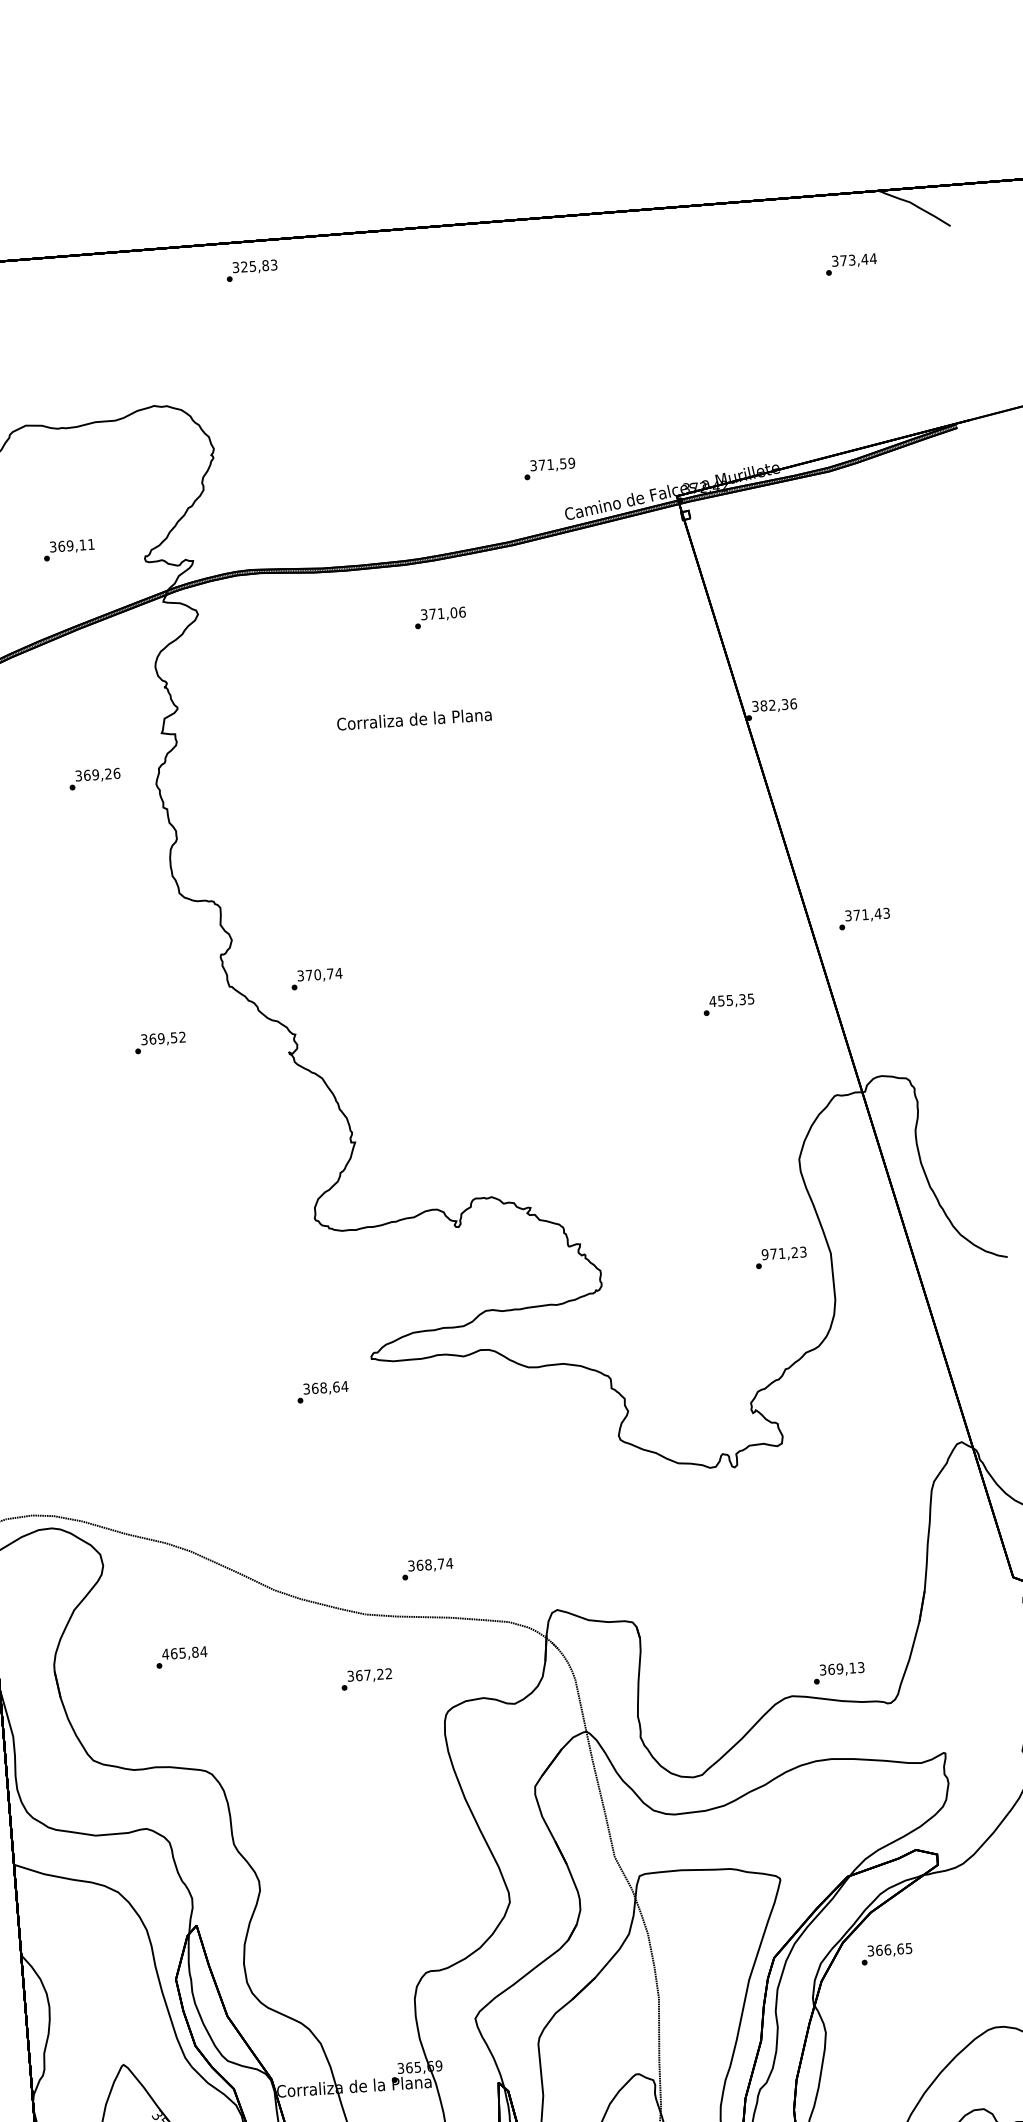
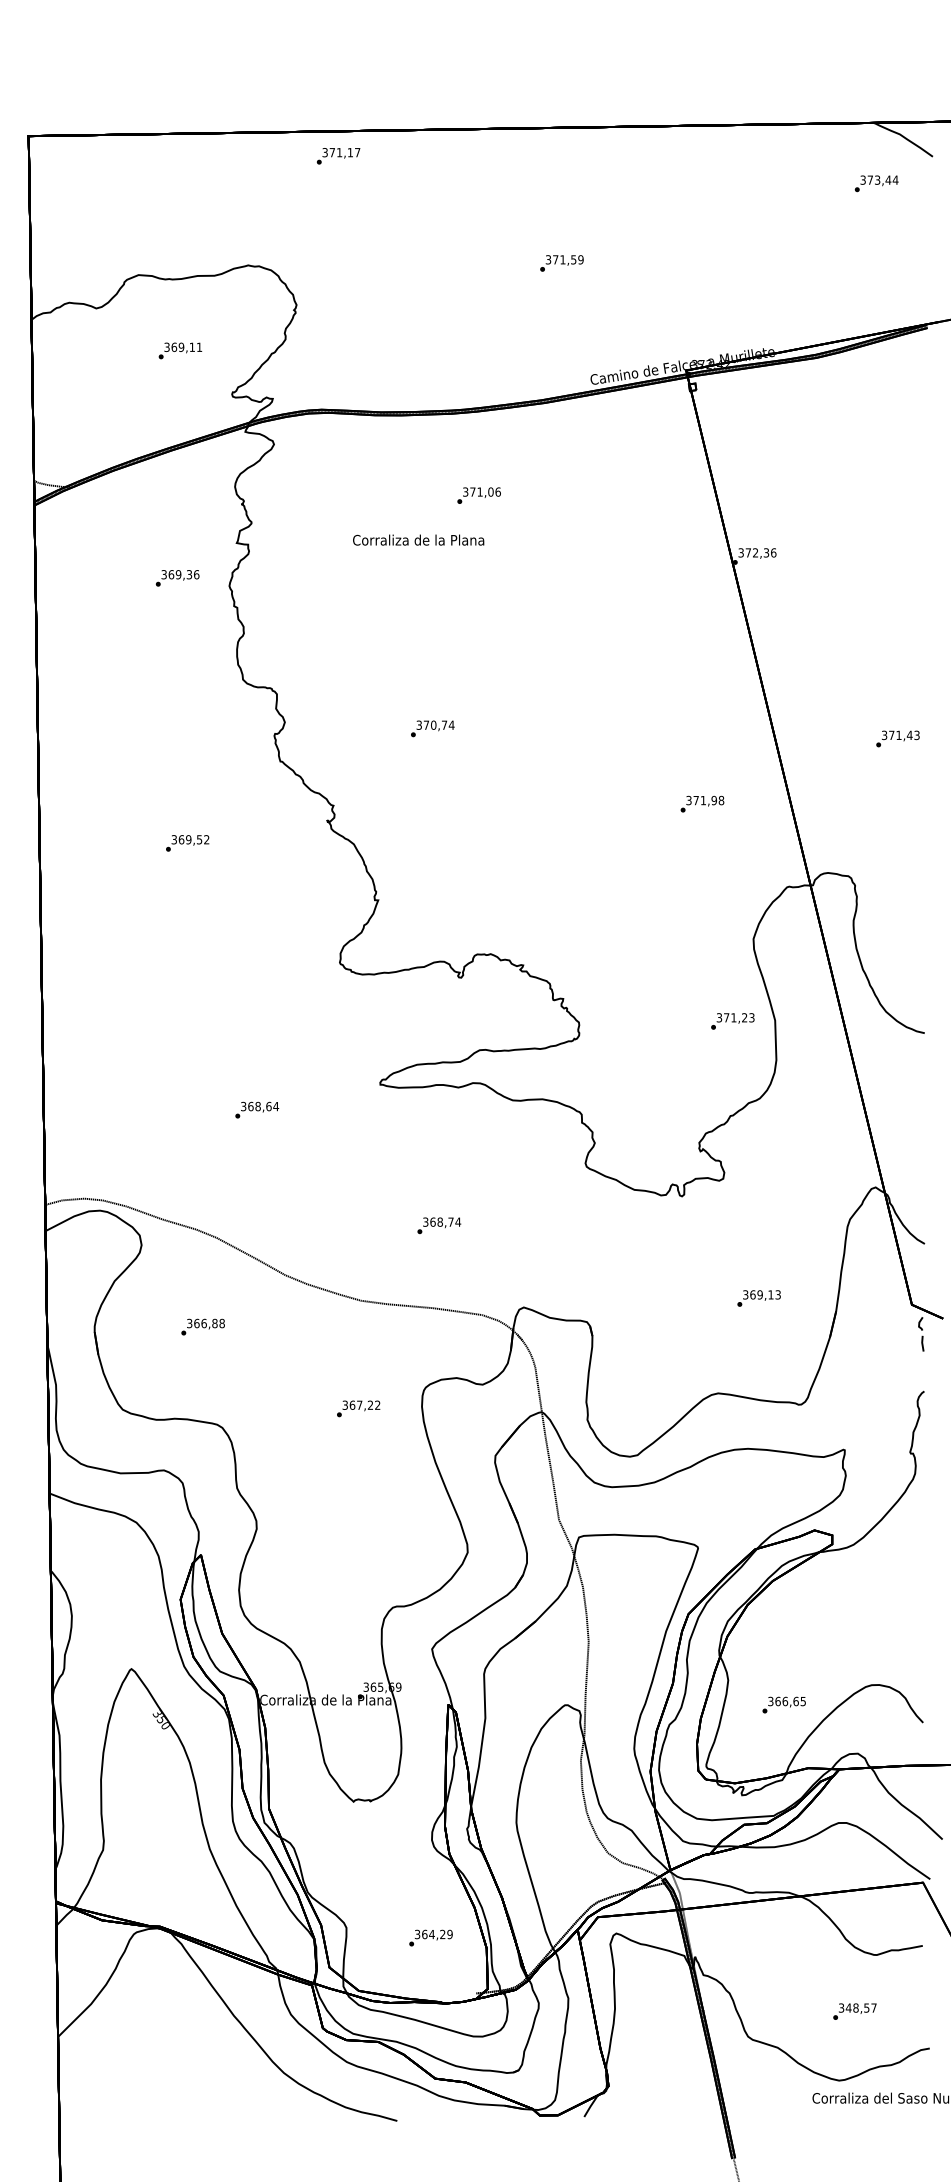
text: (851, 264) -> (876, 183), moved
text: (258, 265) -> (344, 152), 325,83 -> 371,17
text: (549, 469) -> (561, 263), moved
text: (69, 549) -> (180, 350), moved
text: (439, 617) -> (478, 495), moved
text: (763, 705) -> (748, 552), 382,36 -> 372,36
text: (414, 718) -> (418, 539), moved
text: (108, 773) -> (189, 574), 369,26 -> 369,36
text: (863, 918) -> (897, 738), moved
text: (316, 978) -> (432, 728), moved
text: (732, 1000) -> (705, 800), 455,35 -> 371,98
text: (160, 1043) -> (187, 843), moved
text: (765, 1254) -> (719, 1017), 971,23 -> 371,23
text: (323, 1391) -> (257, 1109), moved
text: (427, 1568) -> (439, 1225), moved
text: (184, 1653) -> (205, 1323), 465,84 -> 366,88
text: (838, 1673) -> (758, 1298), moved
text: (366, 1679) -> (358, 1408), moved
text: (885, 1953) -> (783, 1704), moved

